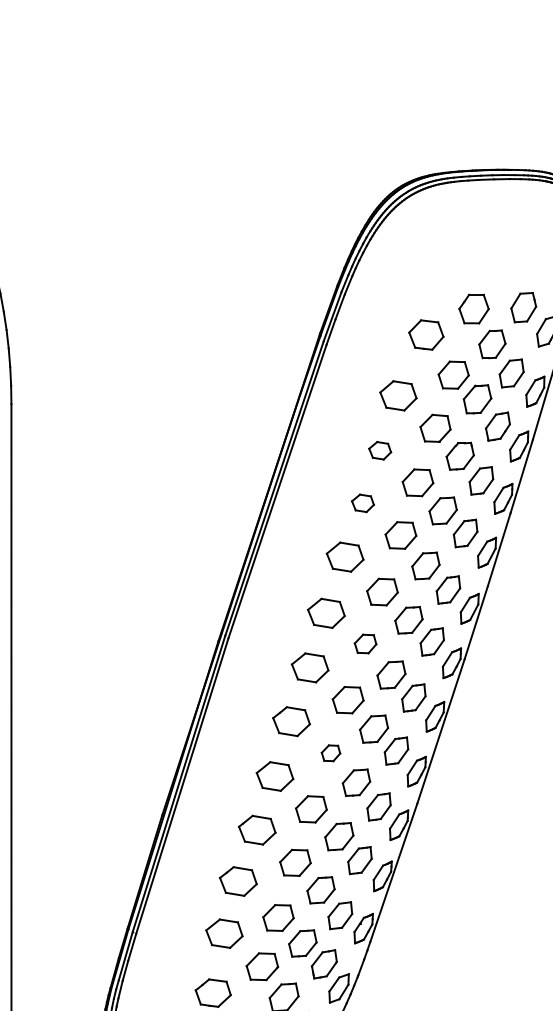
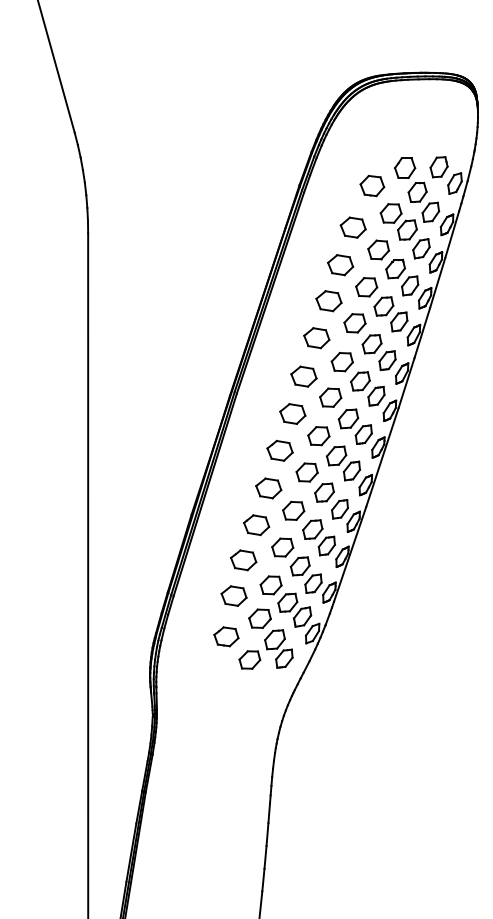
part: (379, 451) -> (340, 265), size x1.67
part: (362, 503) -> (328, 301), size x1.67
part: (365, 643) -> (330, 397), size x1.43
part: (330, 753) -> (306, 472), size x1.67

